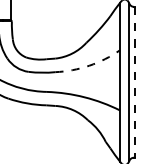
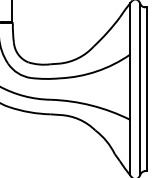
arc: (89, 65) -> (97, 71), dashed -> solid
line: (135, 82) -> (147, 89), dashed -> solid

